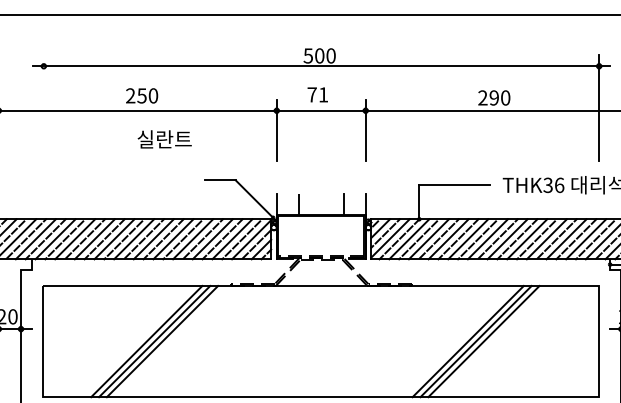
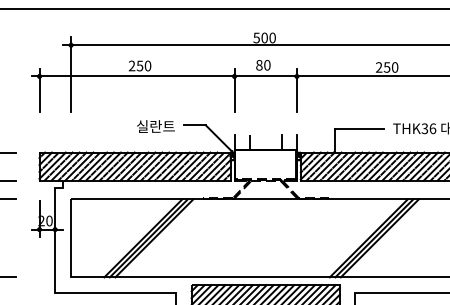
text: (318, 93) -> (263, 64), 71 -> 80
text: (493, 98) -> (386, 67), 290 -> 250
line: (44, 107) -> (71, 74), added
text: (164, 139) -> (155, 126), moved

